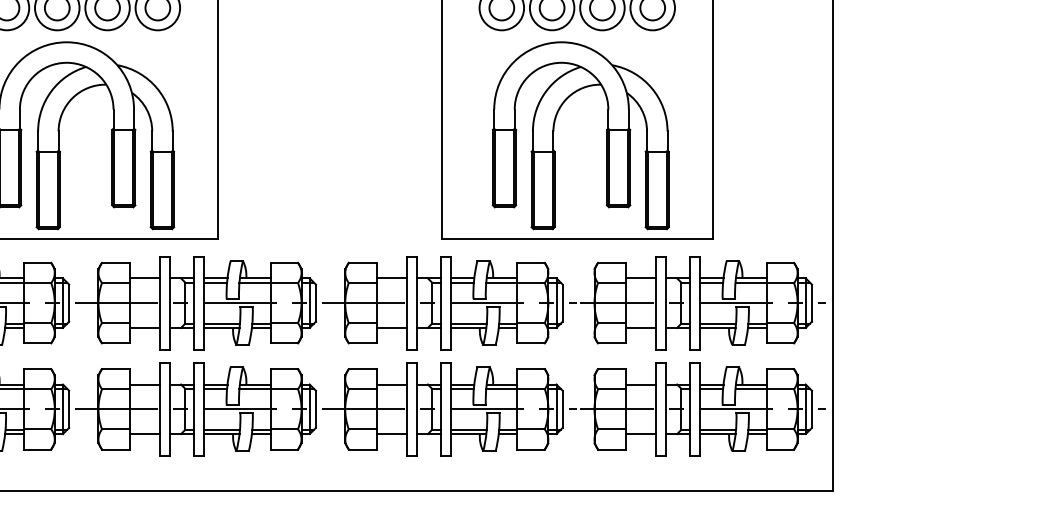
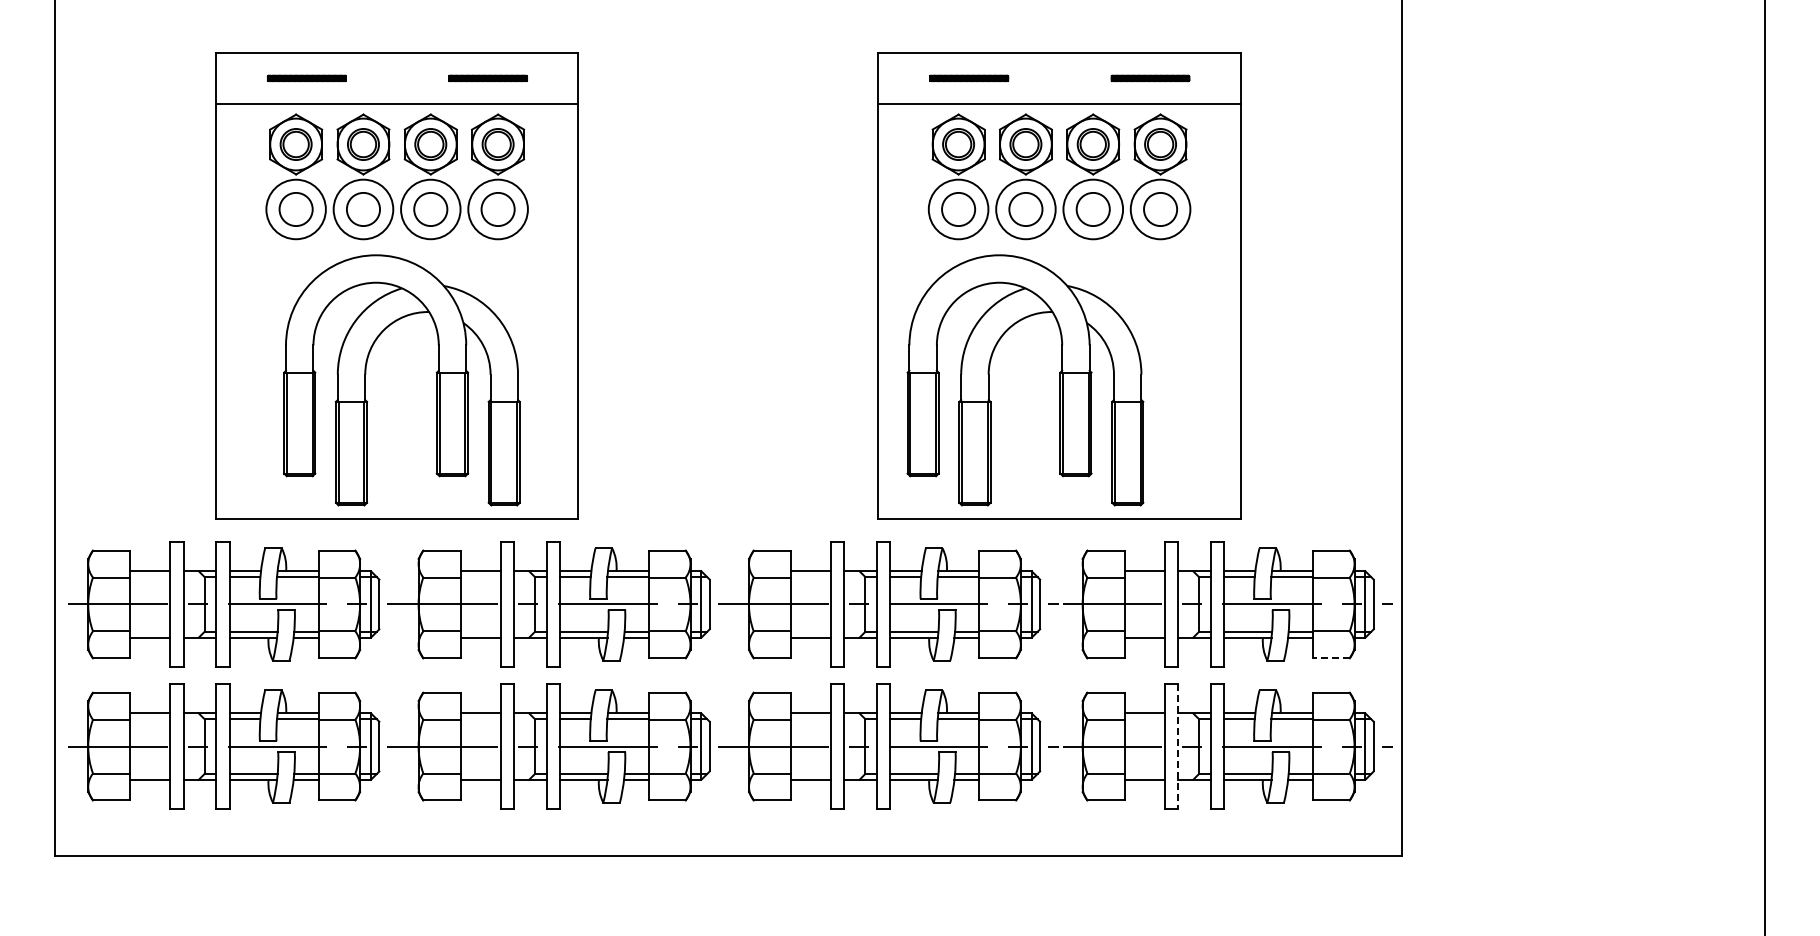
part: (606, 135) -> (1059, 380), moved
line: (779, 343) -> (1330, 658), solid -> dashed
line: (666, 409) -> (1178, 747), solid -> dashed

